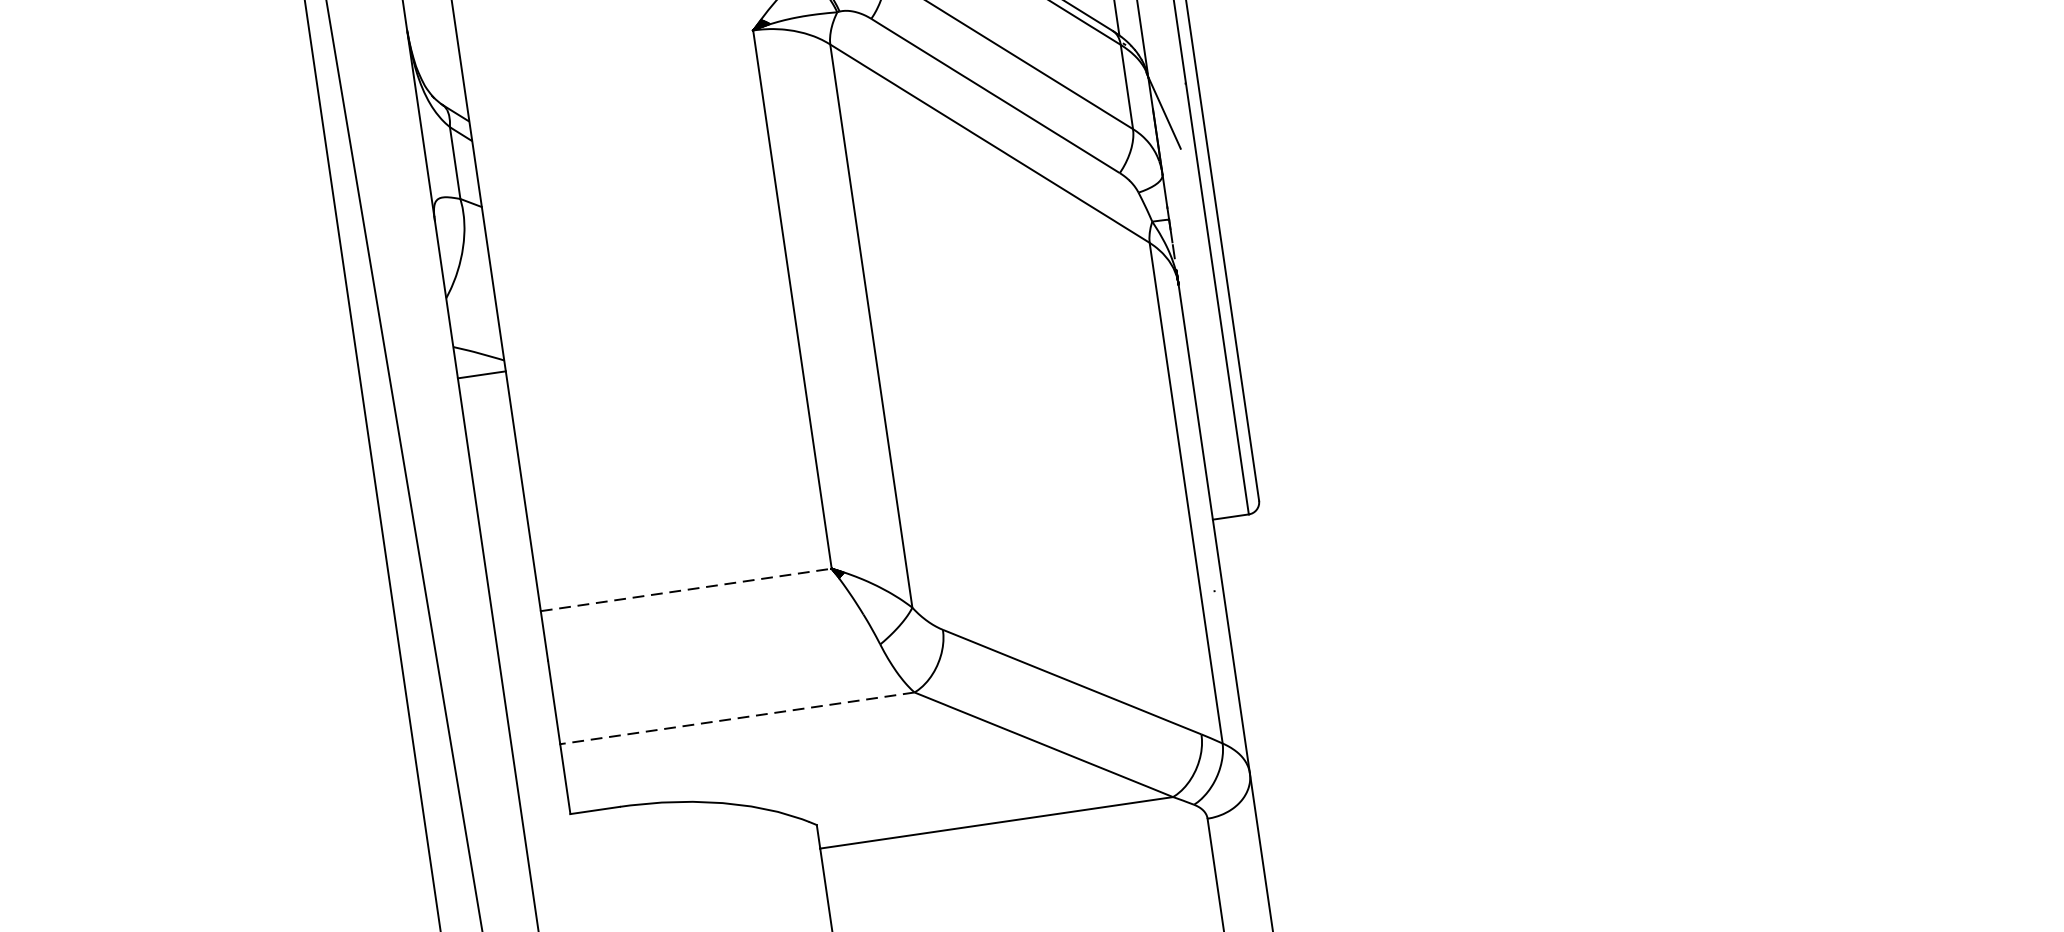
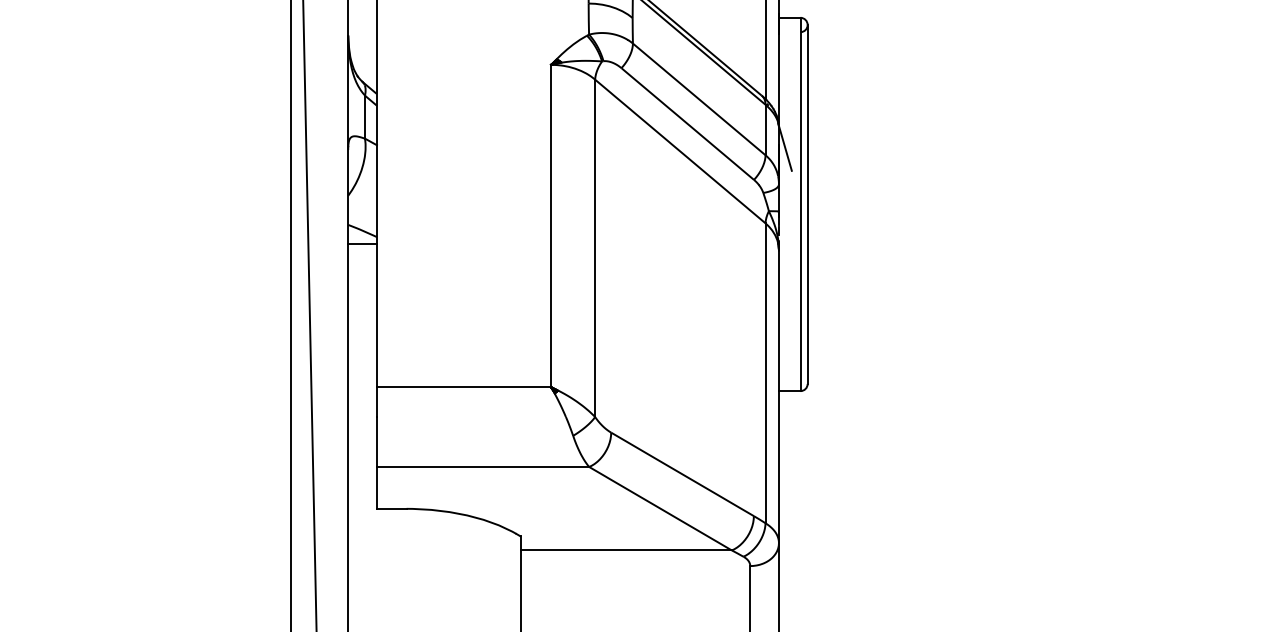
line: (687, 590) -> (464, 387), dashed -> solid
line: (736, 717) -> (482, 466), dashed -> solid

